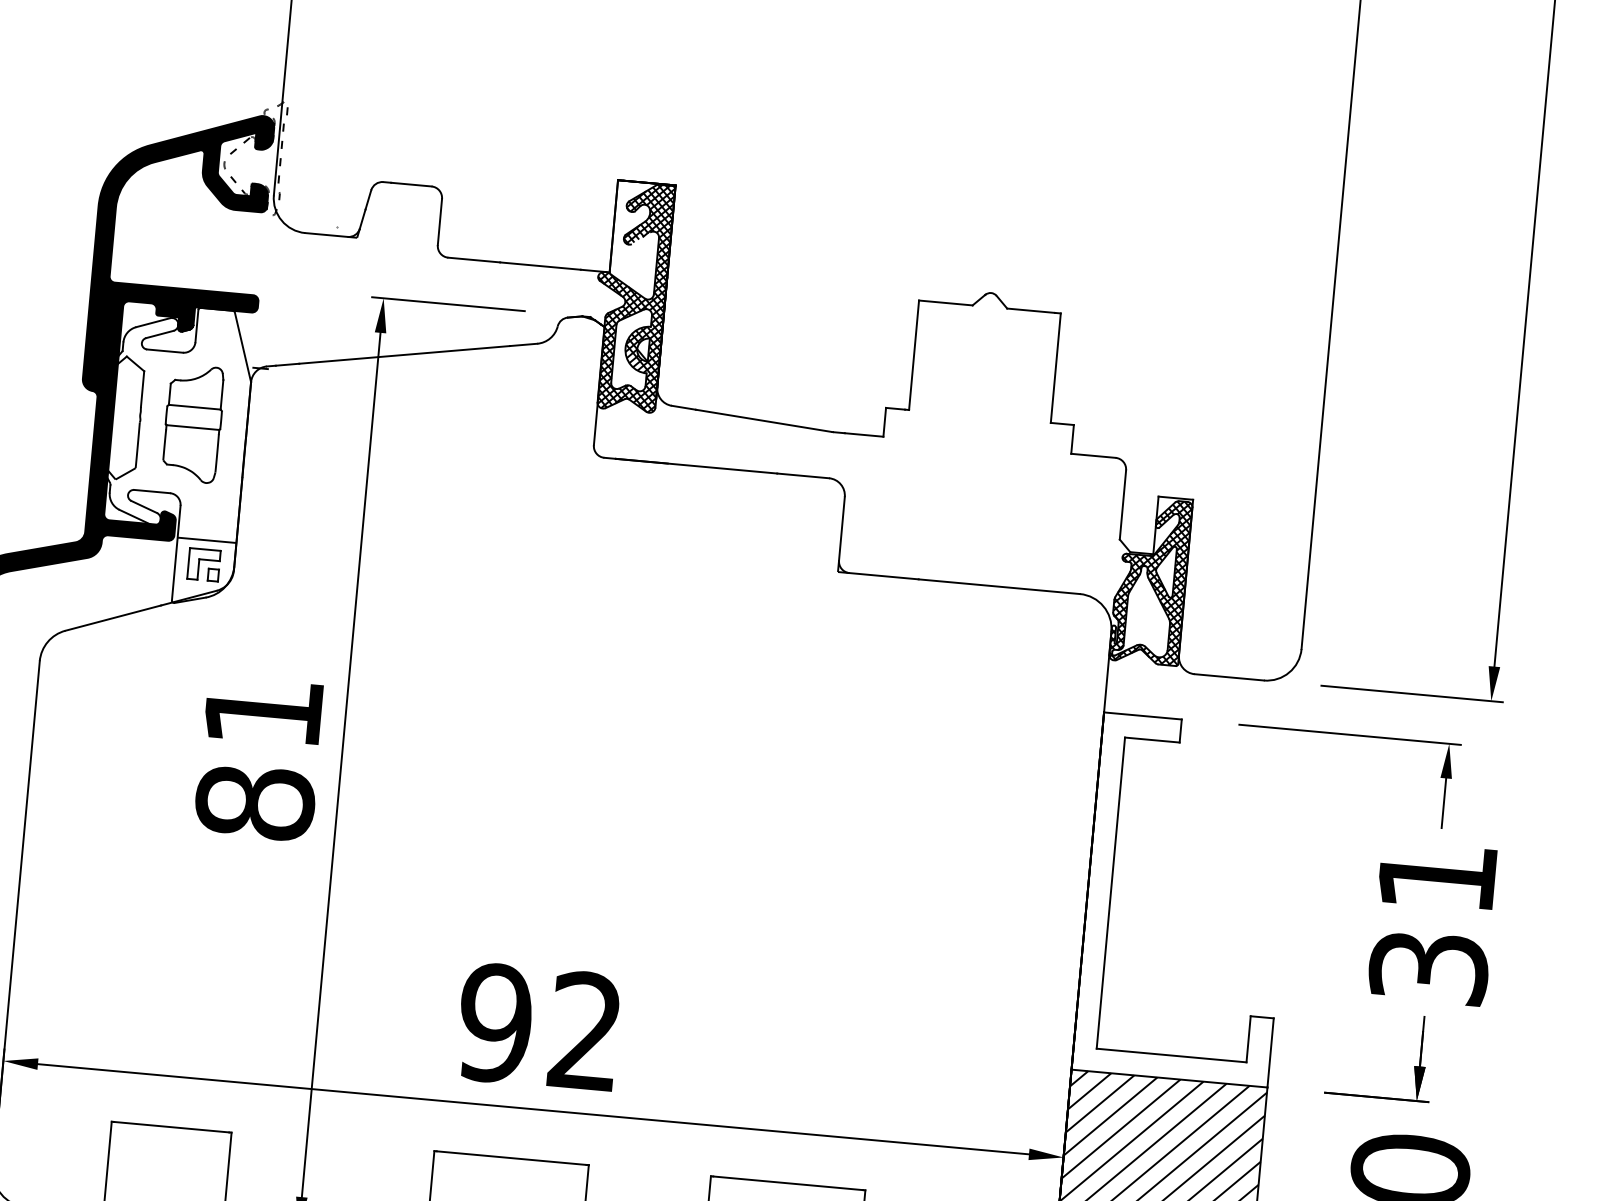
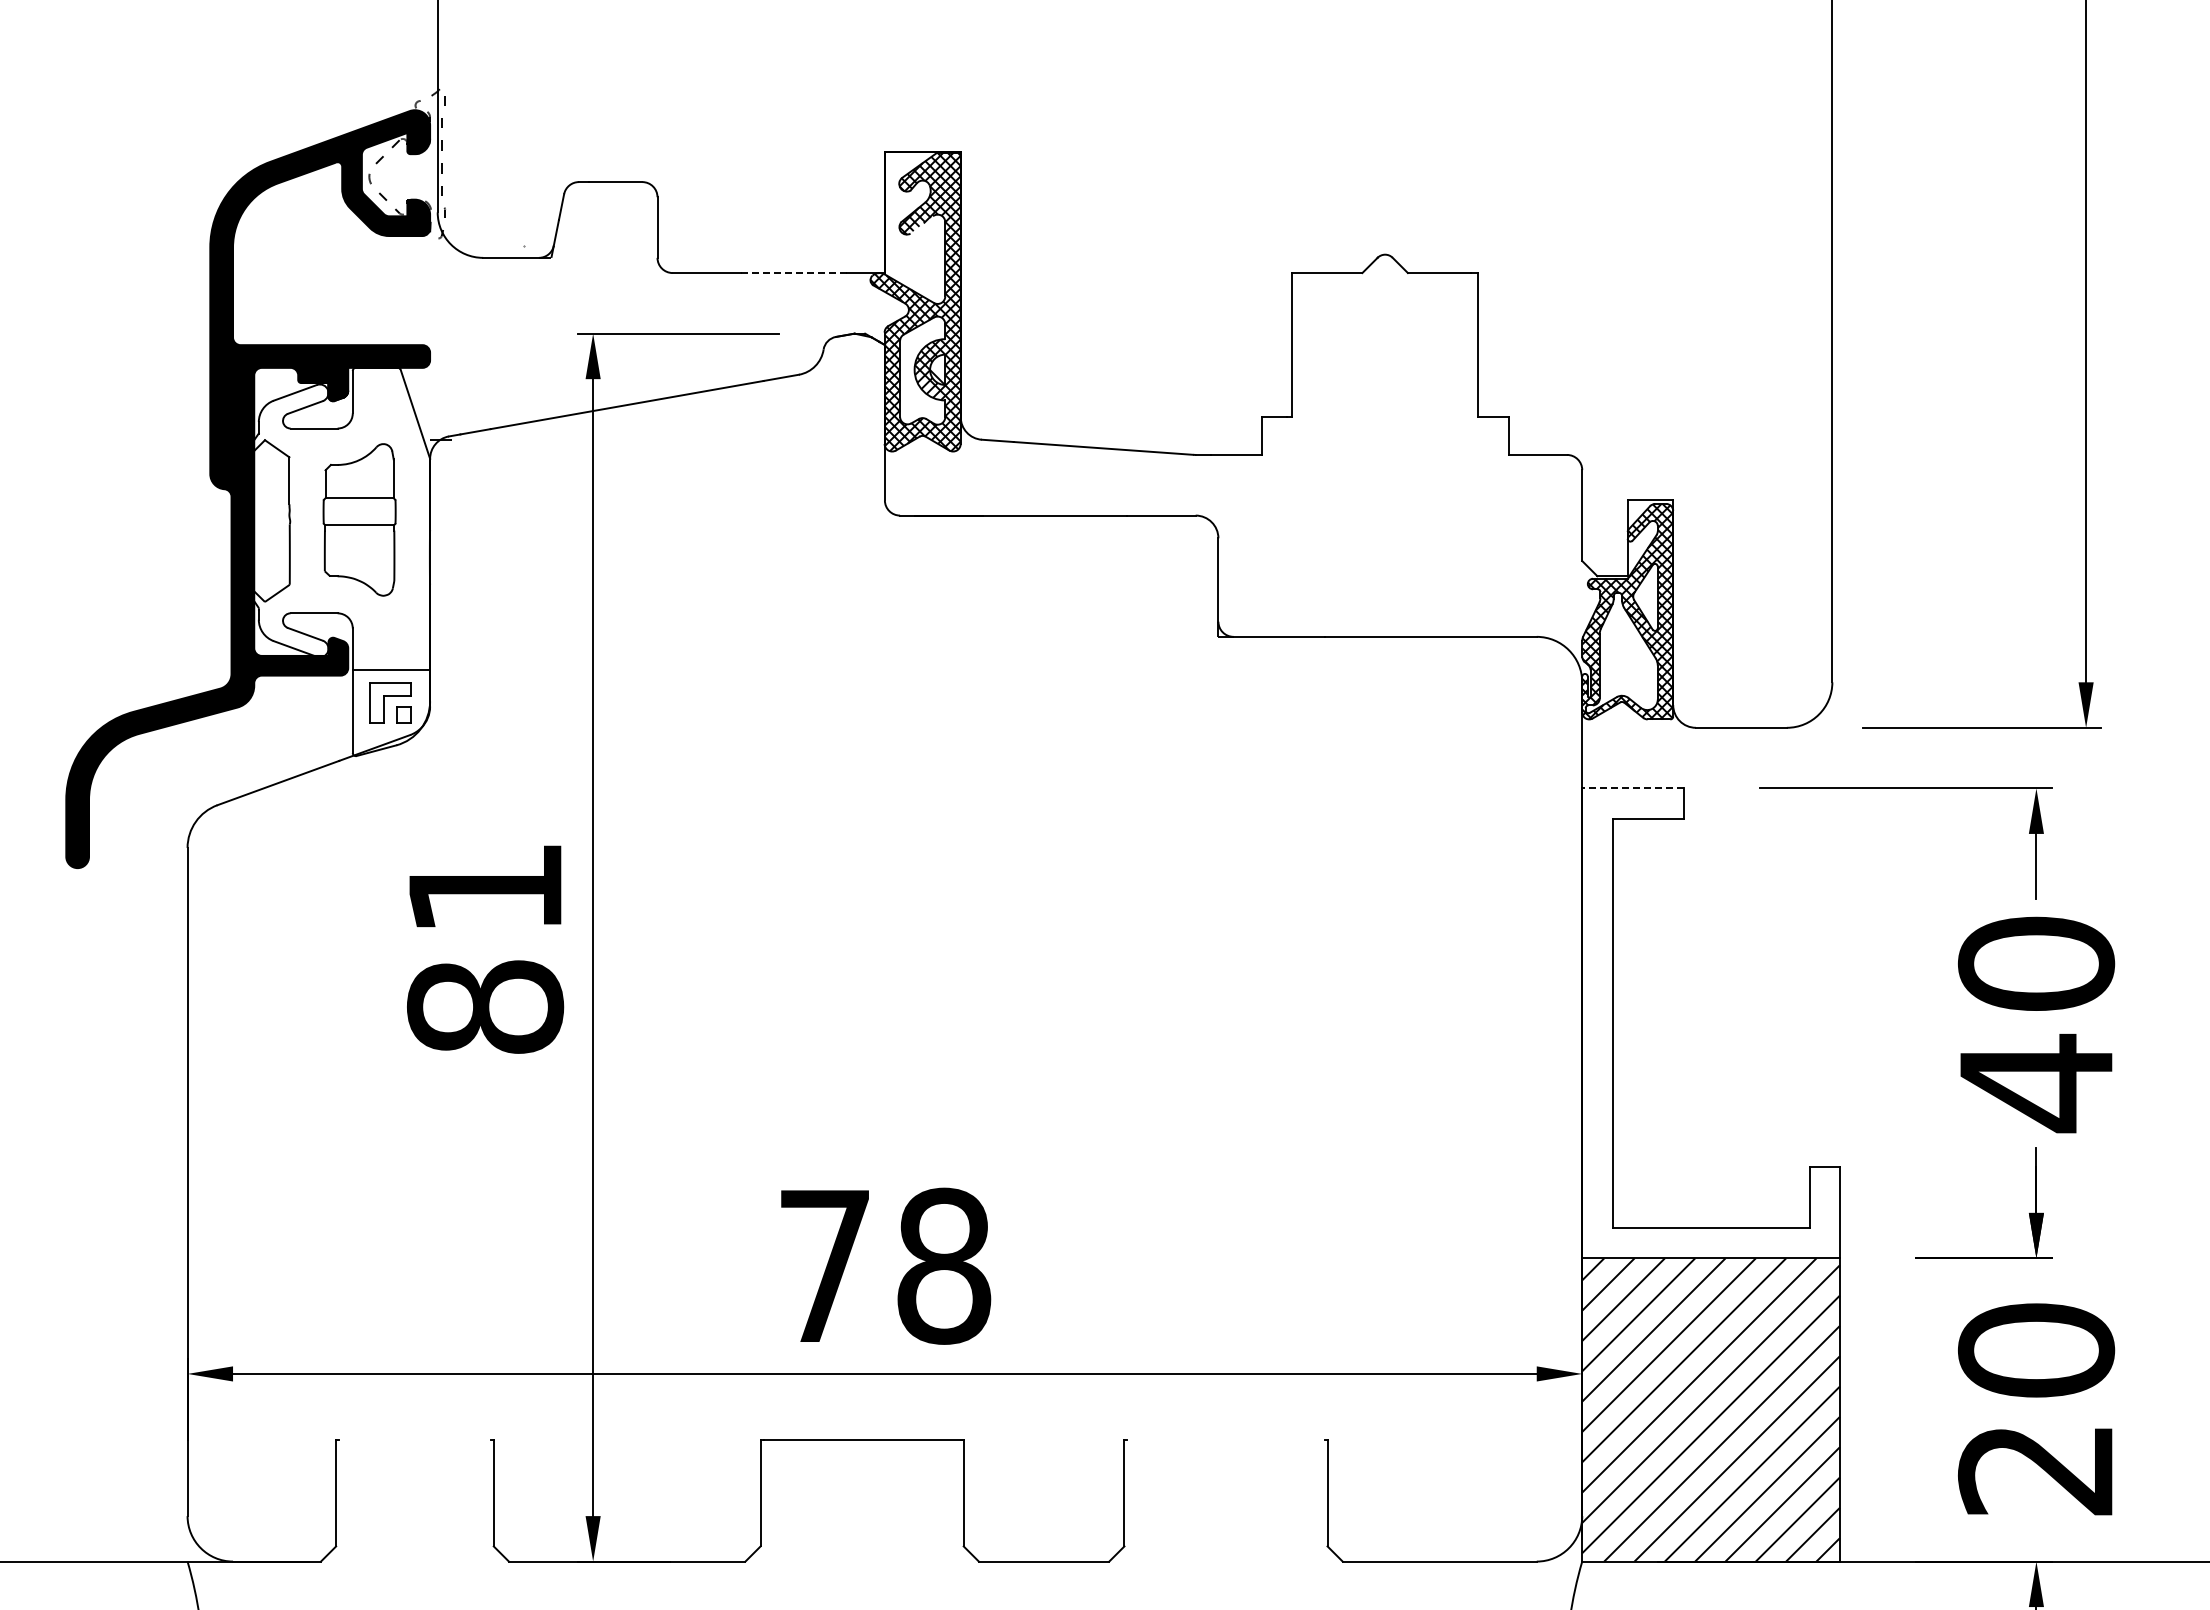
line: (540, 266) -> (794, 273), solid -> dashed
line: (1142, 715) -> (1632, 788), solid -> dashed
text: (1433, 923) -> (2036, 1024), 31 -> 40
text: (540, 1026) -> (884, 1265), 92 -> 78
line: (171, 1127) -> (414, 1440), removed
line: (787, 1183) -> (1225, 1440), removed

